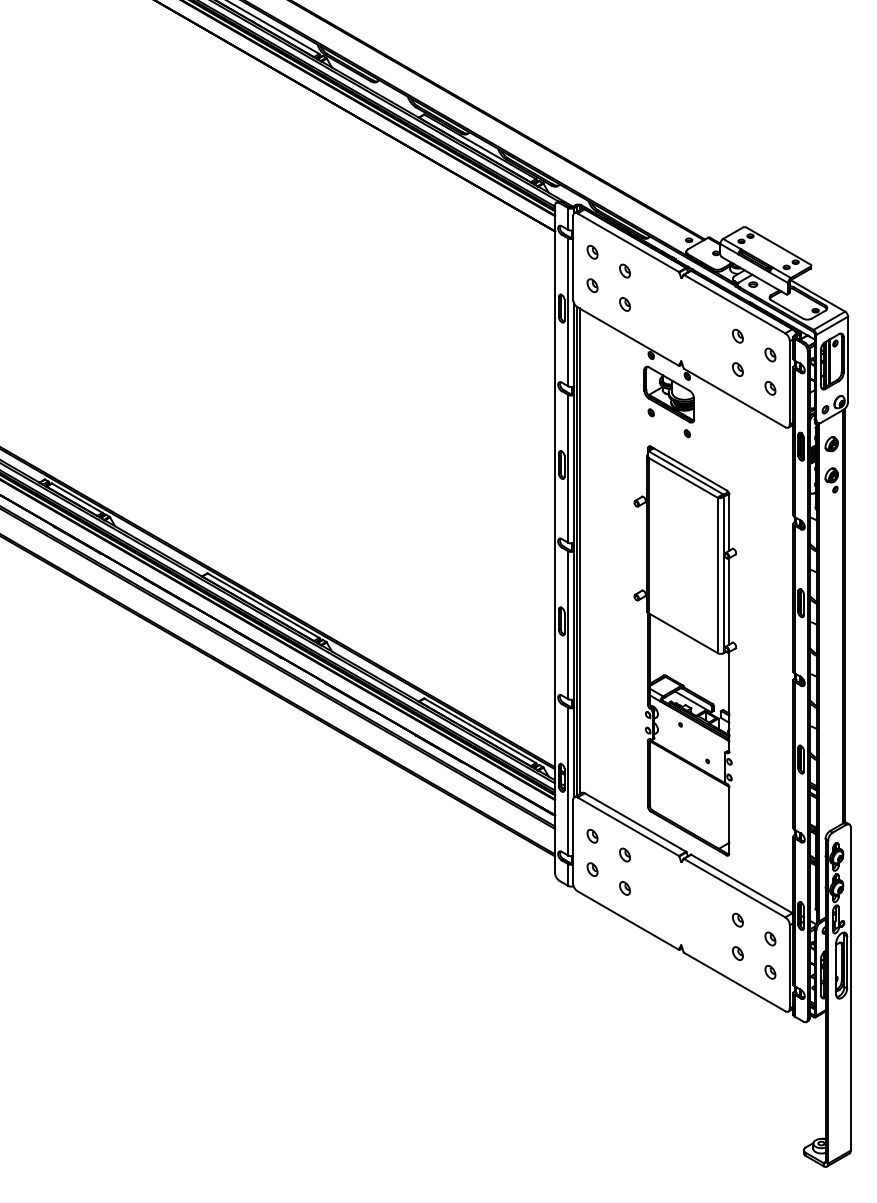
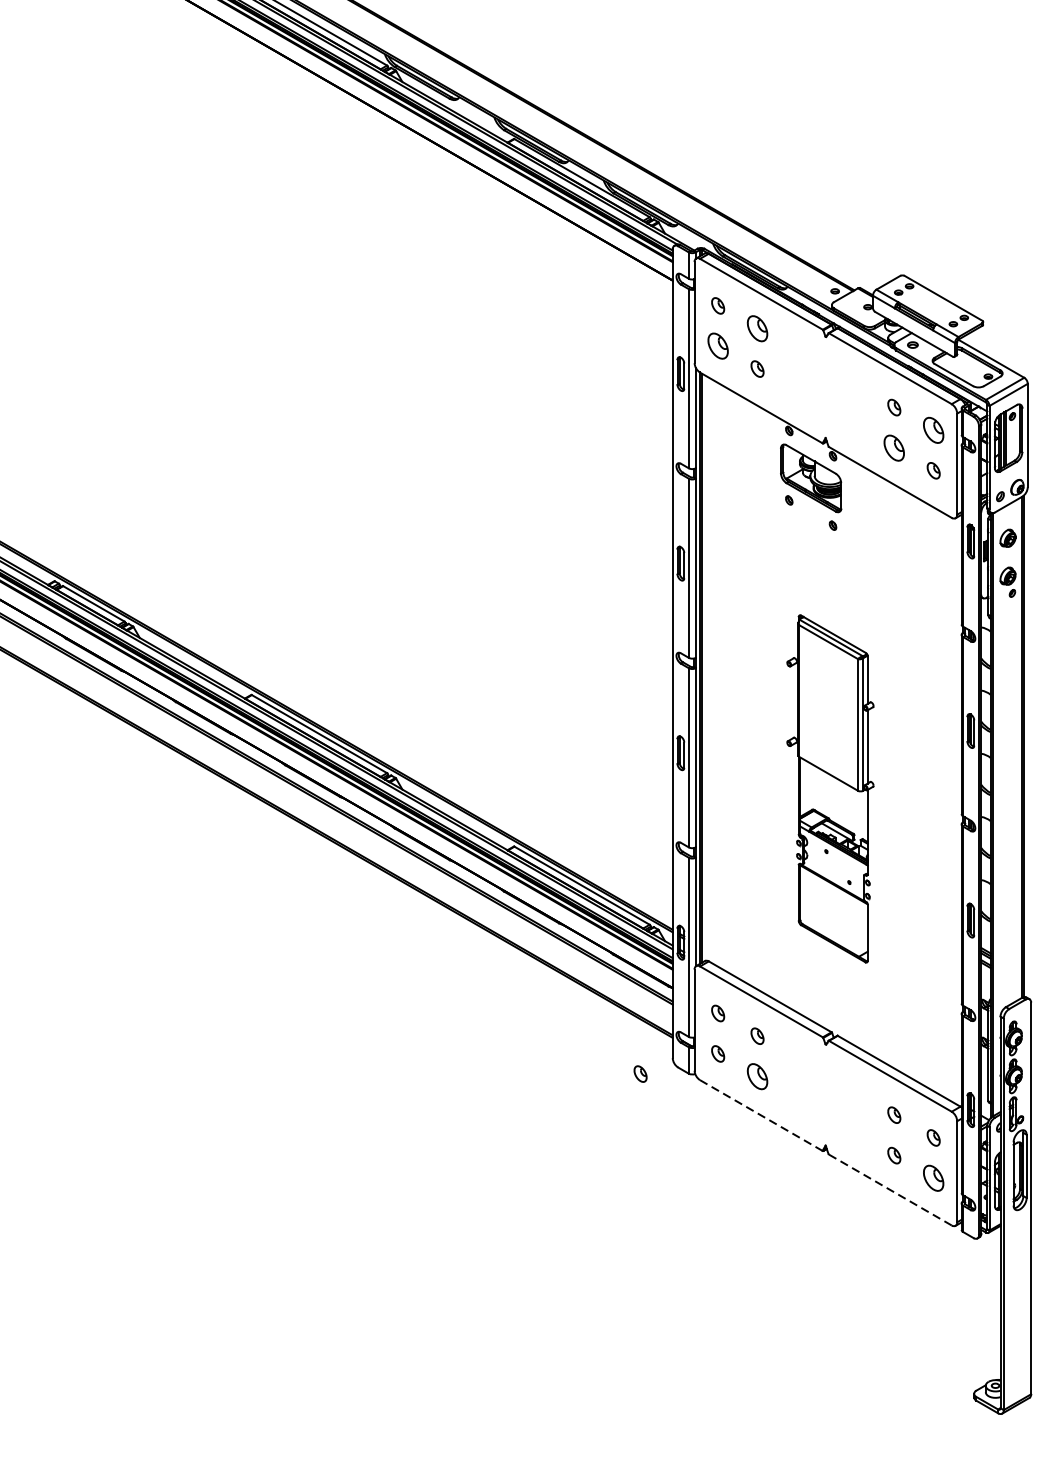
part: (624, 270) -> (756, 327), size x1.6
part: (592, 285) -> (718, 346), size x1.6
part: (770, 354) -> (933, 429), size x1.6
part: (737, 369) -> (893, 447), size x1.6
part: (684, 650) -> (829, 788), size x0.7
part: (528, 885) -> (640, 1073), added
part: (624, 888) -> (756, 1076), size x1.6
line: (628, 920) -> (761, 1115), solid -> dashed
part: (770, 972) -> (933, 1178), size x1.6
line: (735, 982) -> (891, 1190), solid -> dashed

